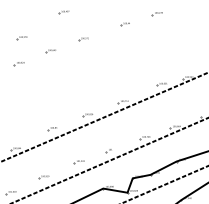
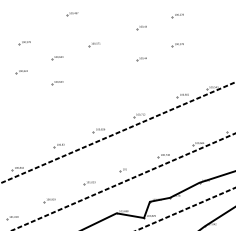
part: (156, 40) -> (176, 45), added
part: (124, 52) -> (140, 59), added
part: (50, 73) -> (56, 83), added

